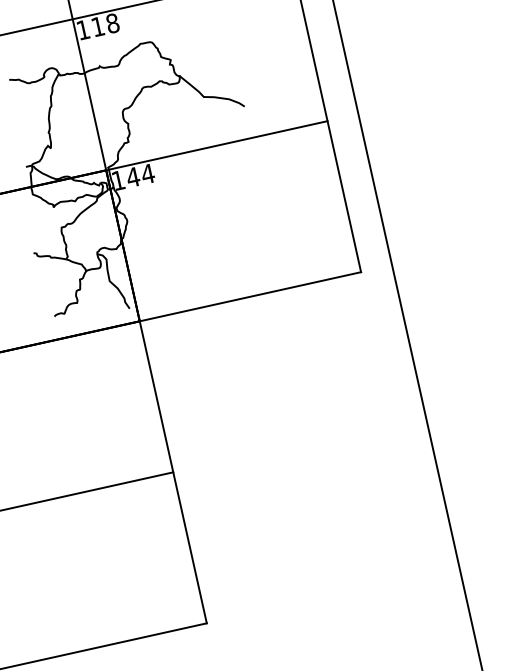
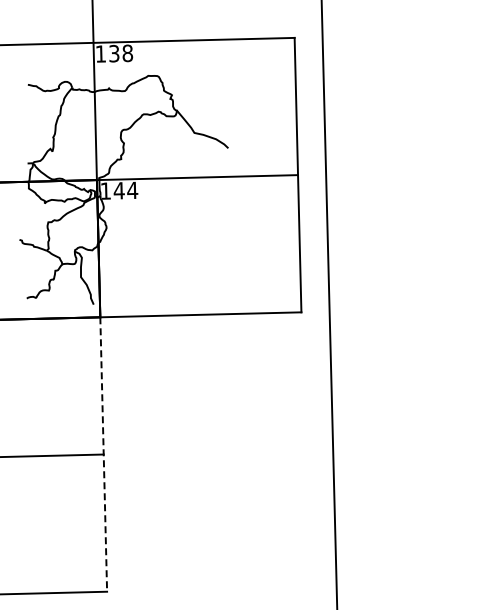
text: (98, 26) -> (114, 53), 118 -> 138
line: (173, 473) -> (103, 455), solid -> dashed

